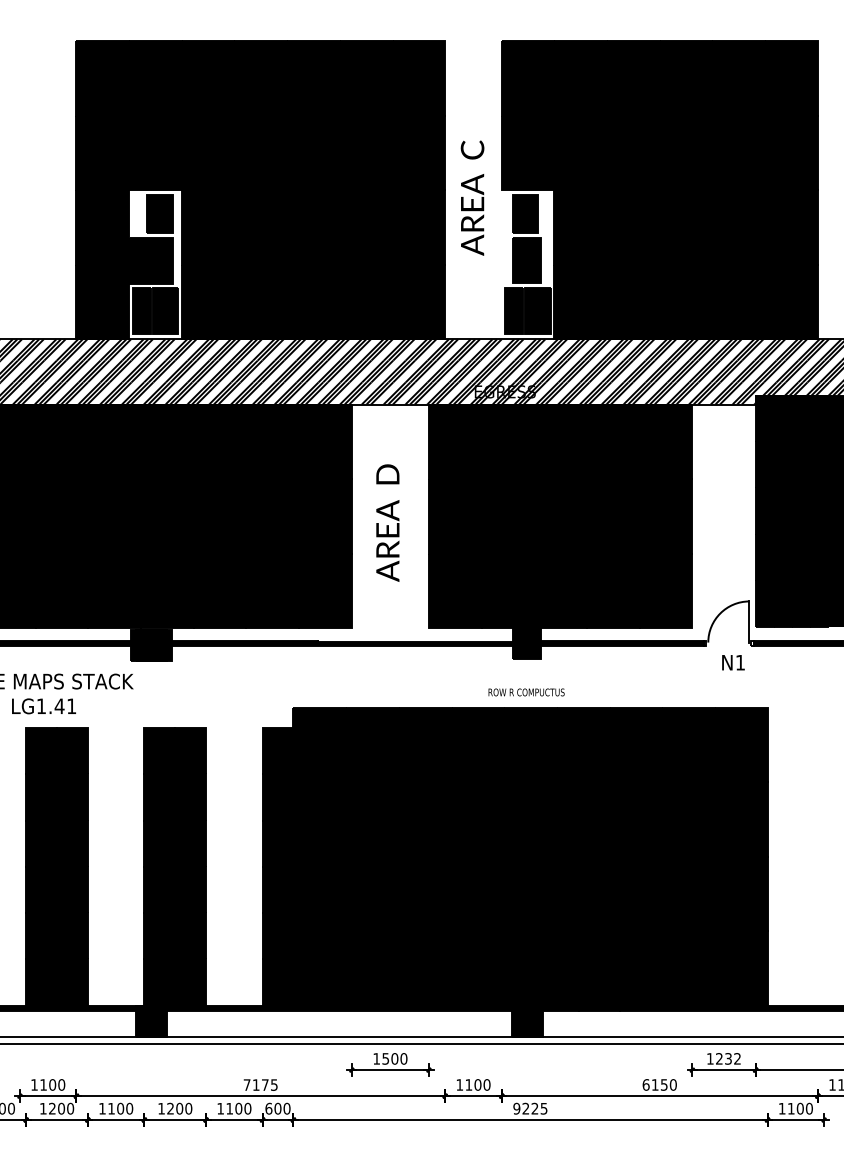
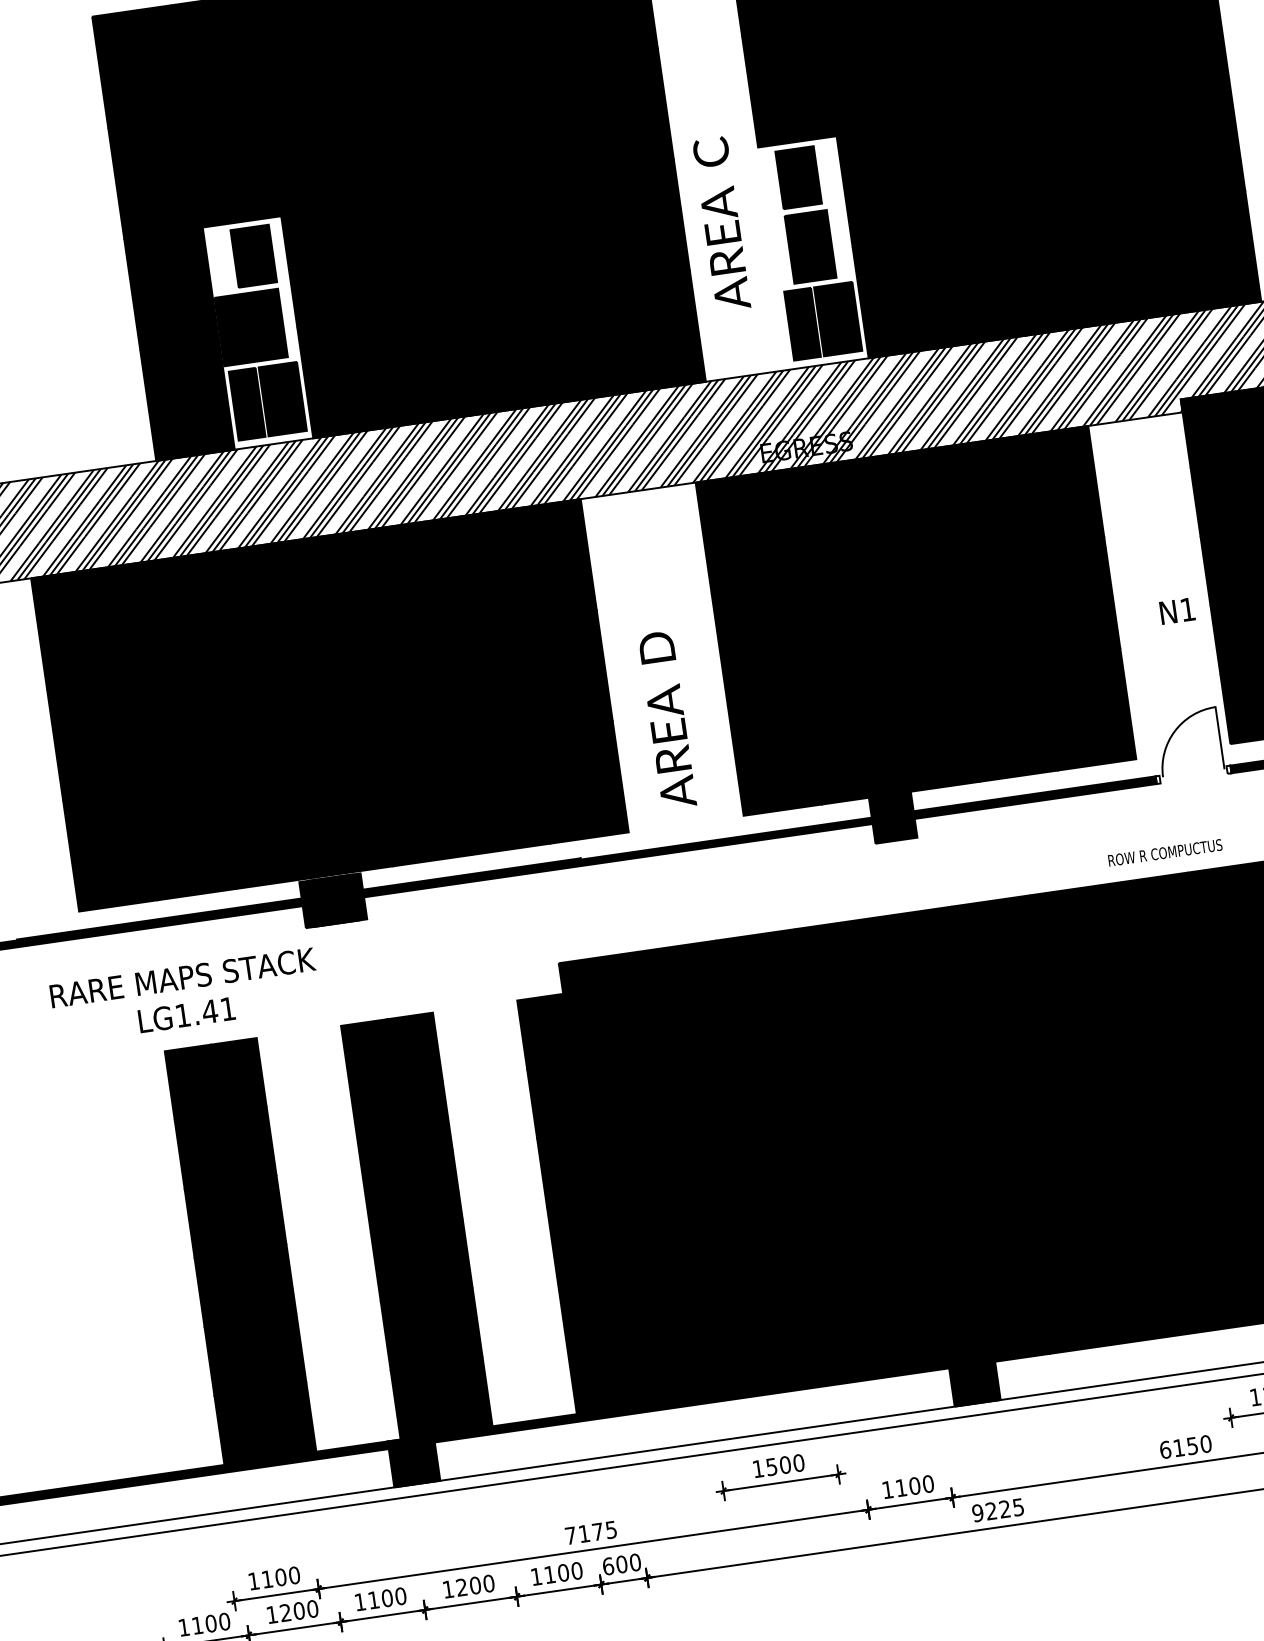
text: (472, 197) -> (721, 223), moved
text: (387, 522) -> (666, 719), moved
text: (733, 662) -> (1177, 610), moved
text: (526, 692) -> (1165, 852), moved

